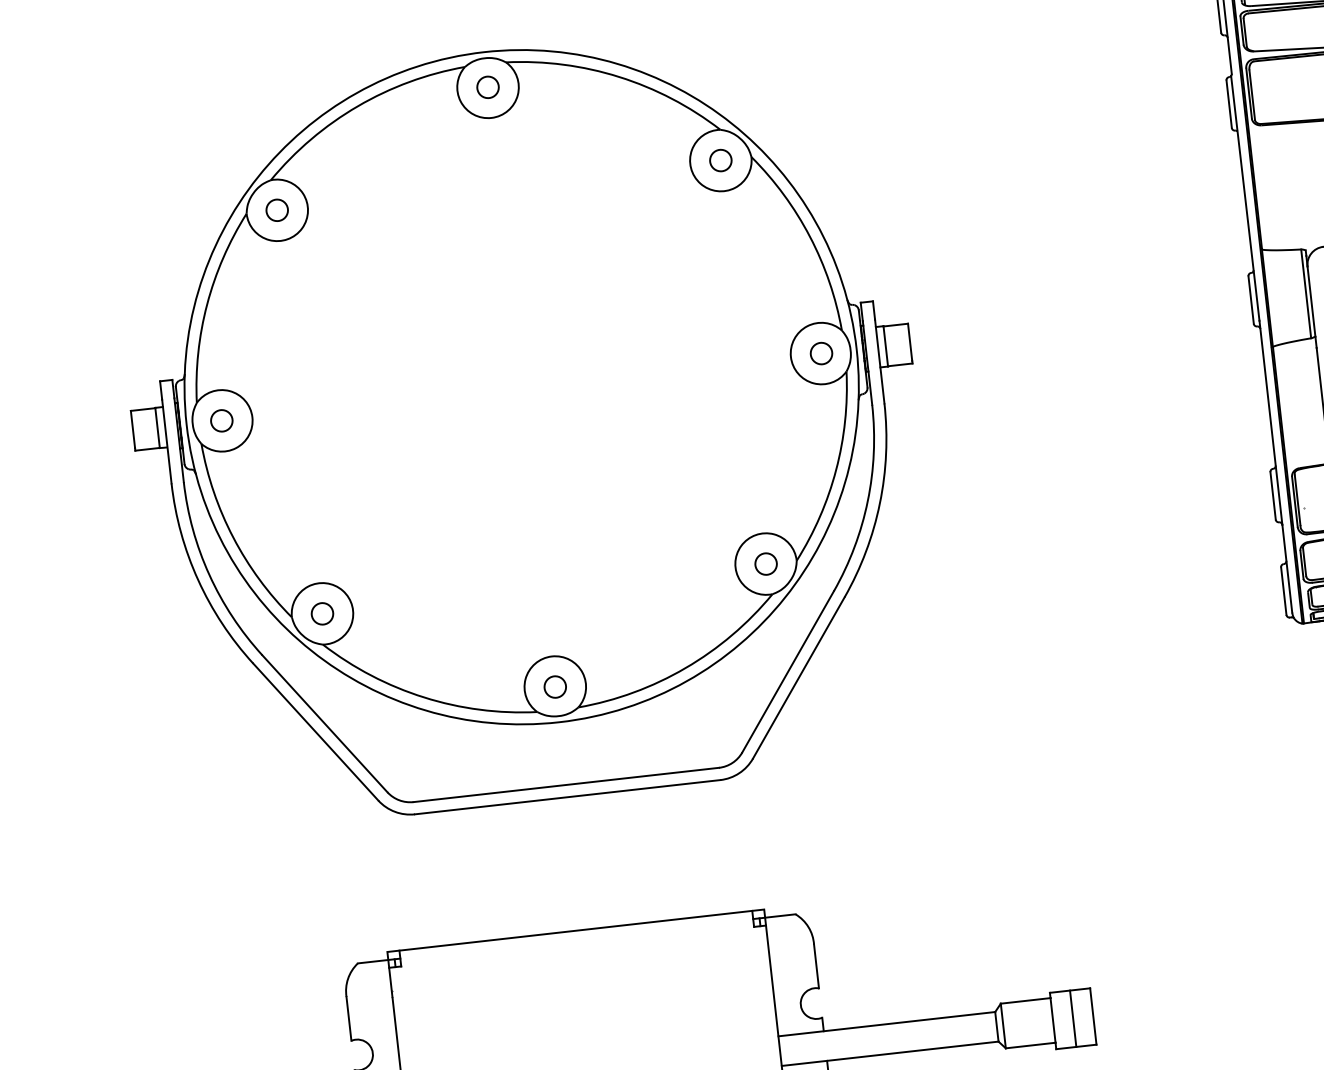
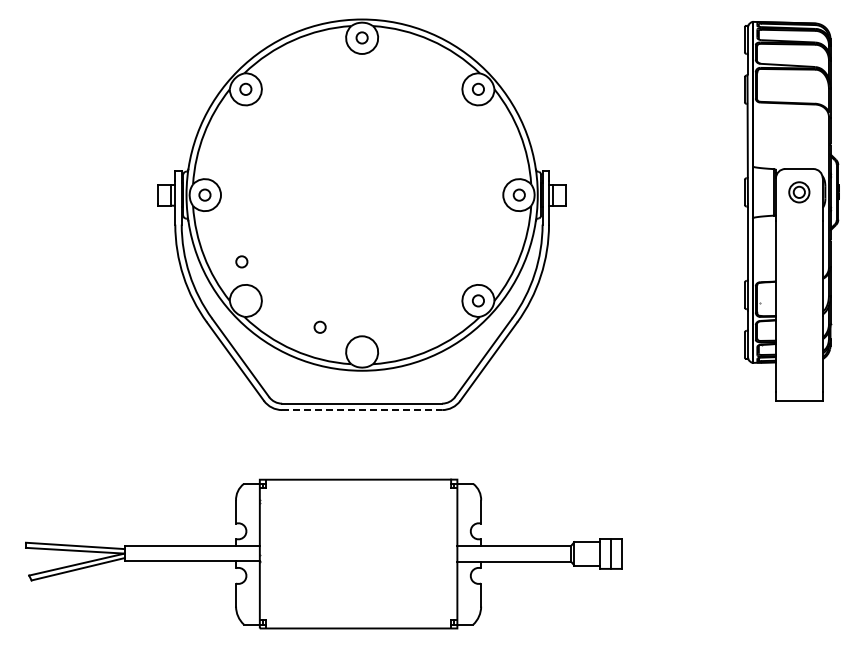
circle: (321, 613) -> (241, 261), moved
circle: (553, 685) -> (319, 326), moved
line: (568, 797) -> (362, 410), solid -> dashed

